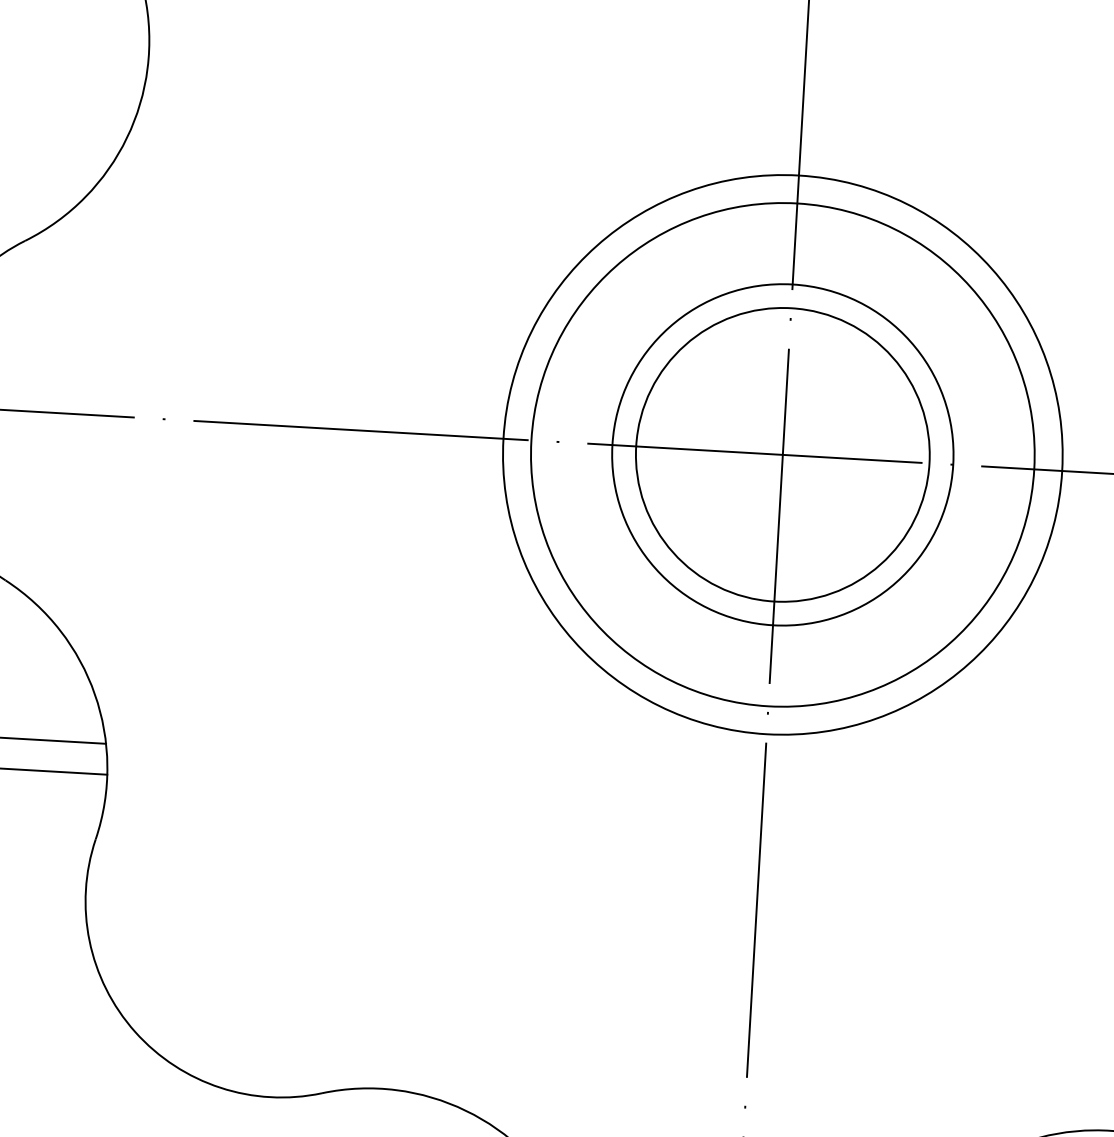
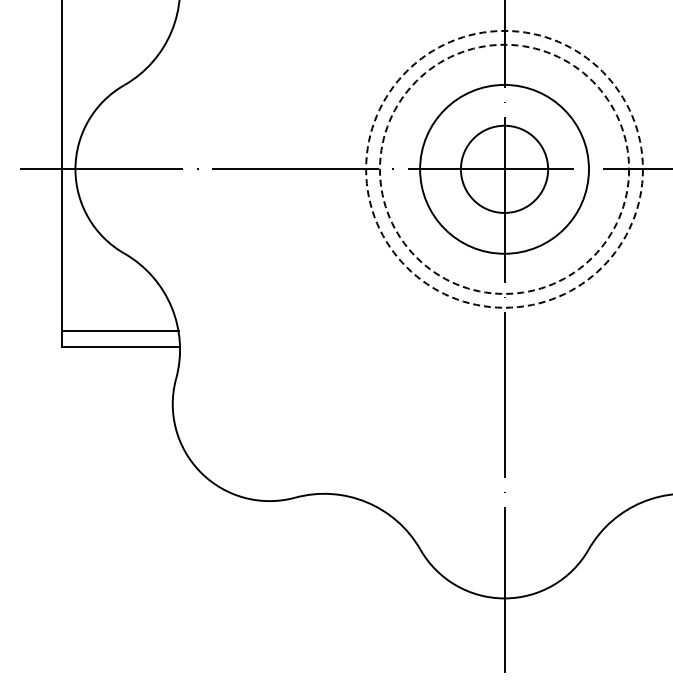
circle: (782, 453) -> (504, 168), solid -> dashed
circle: (782, 453) -> (504, 168), solid -> dashed
circle: (782, 455) -> (504, 169), size x0.6

